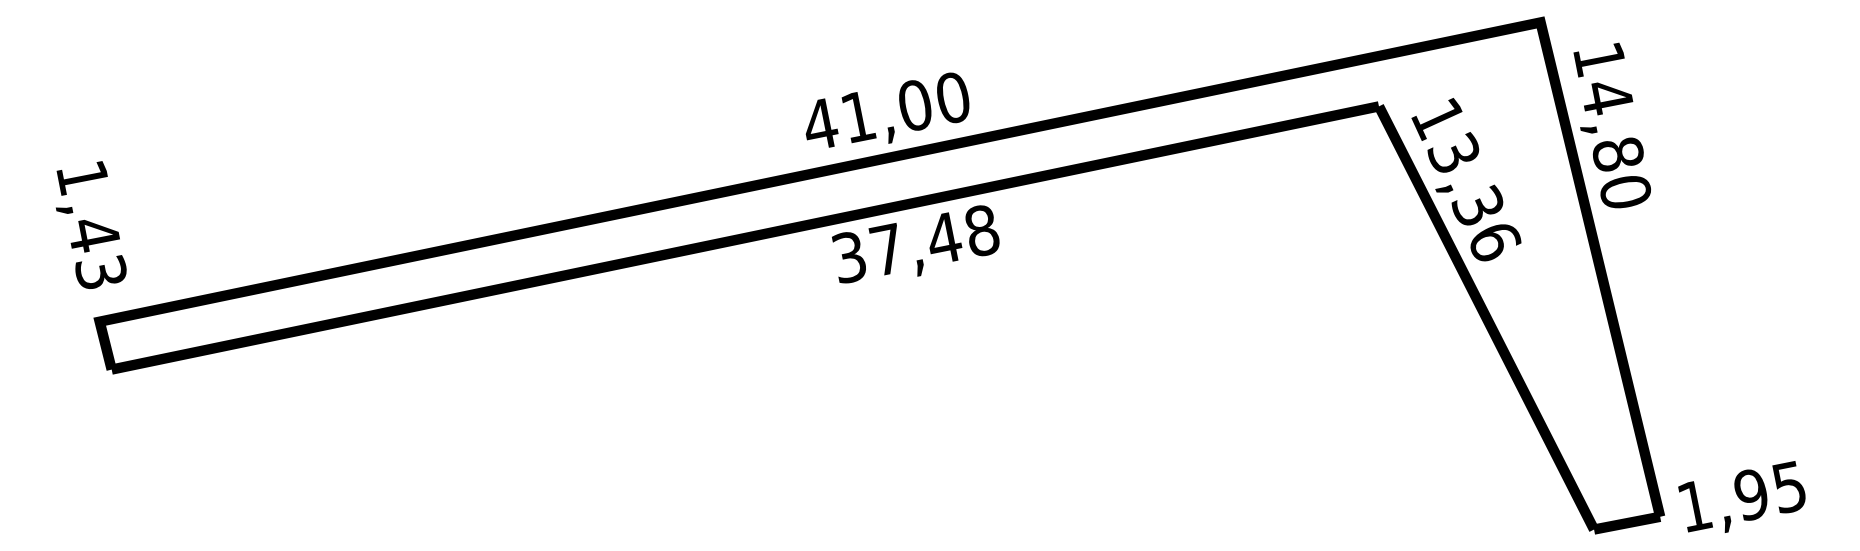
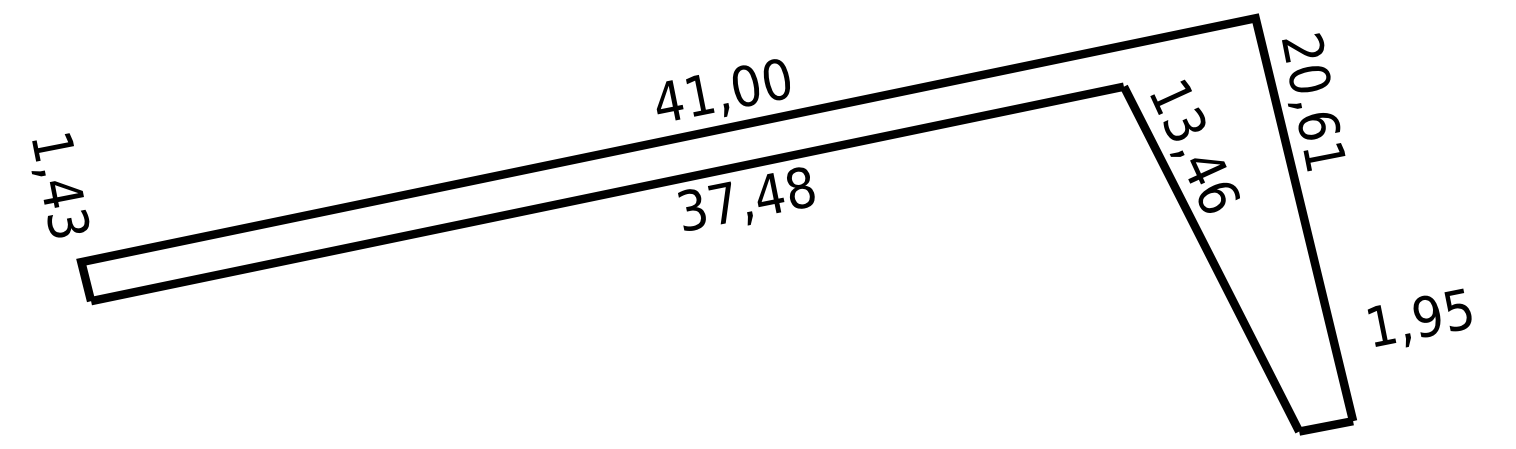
text: (1611, 125) -> (1313, 102), 14,80 -> 20,61
text: (1477, 205) -> (1204, 167), 13,36 -> 13,46
text: (91, 225) -> (60, 185), moved
text: (1741, 496) -> (1419, 317), moved

